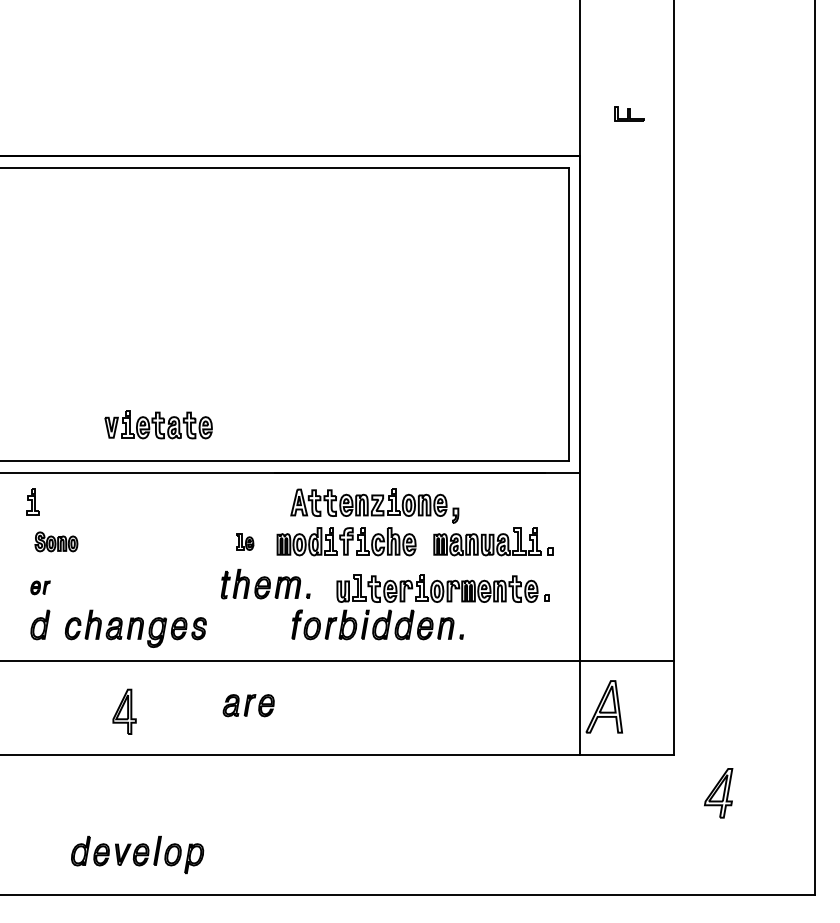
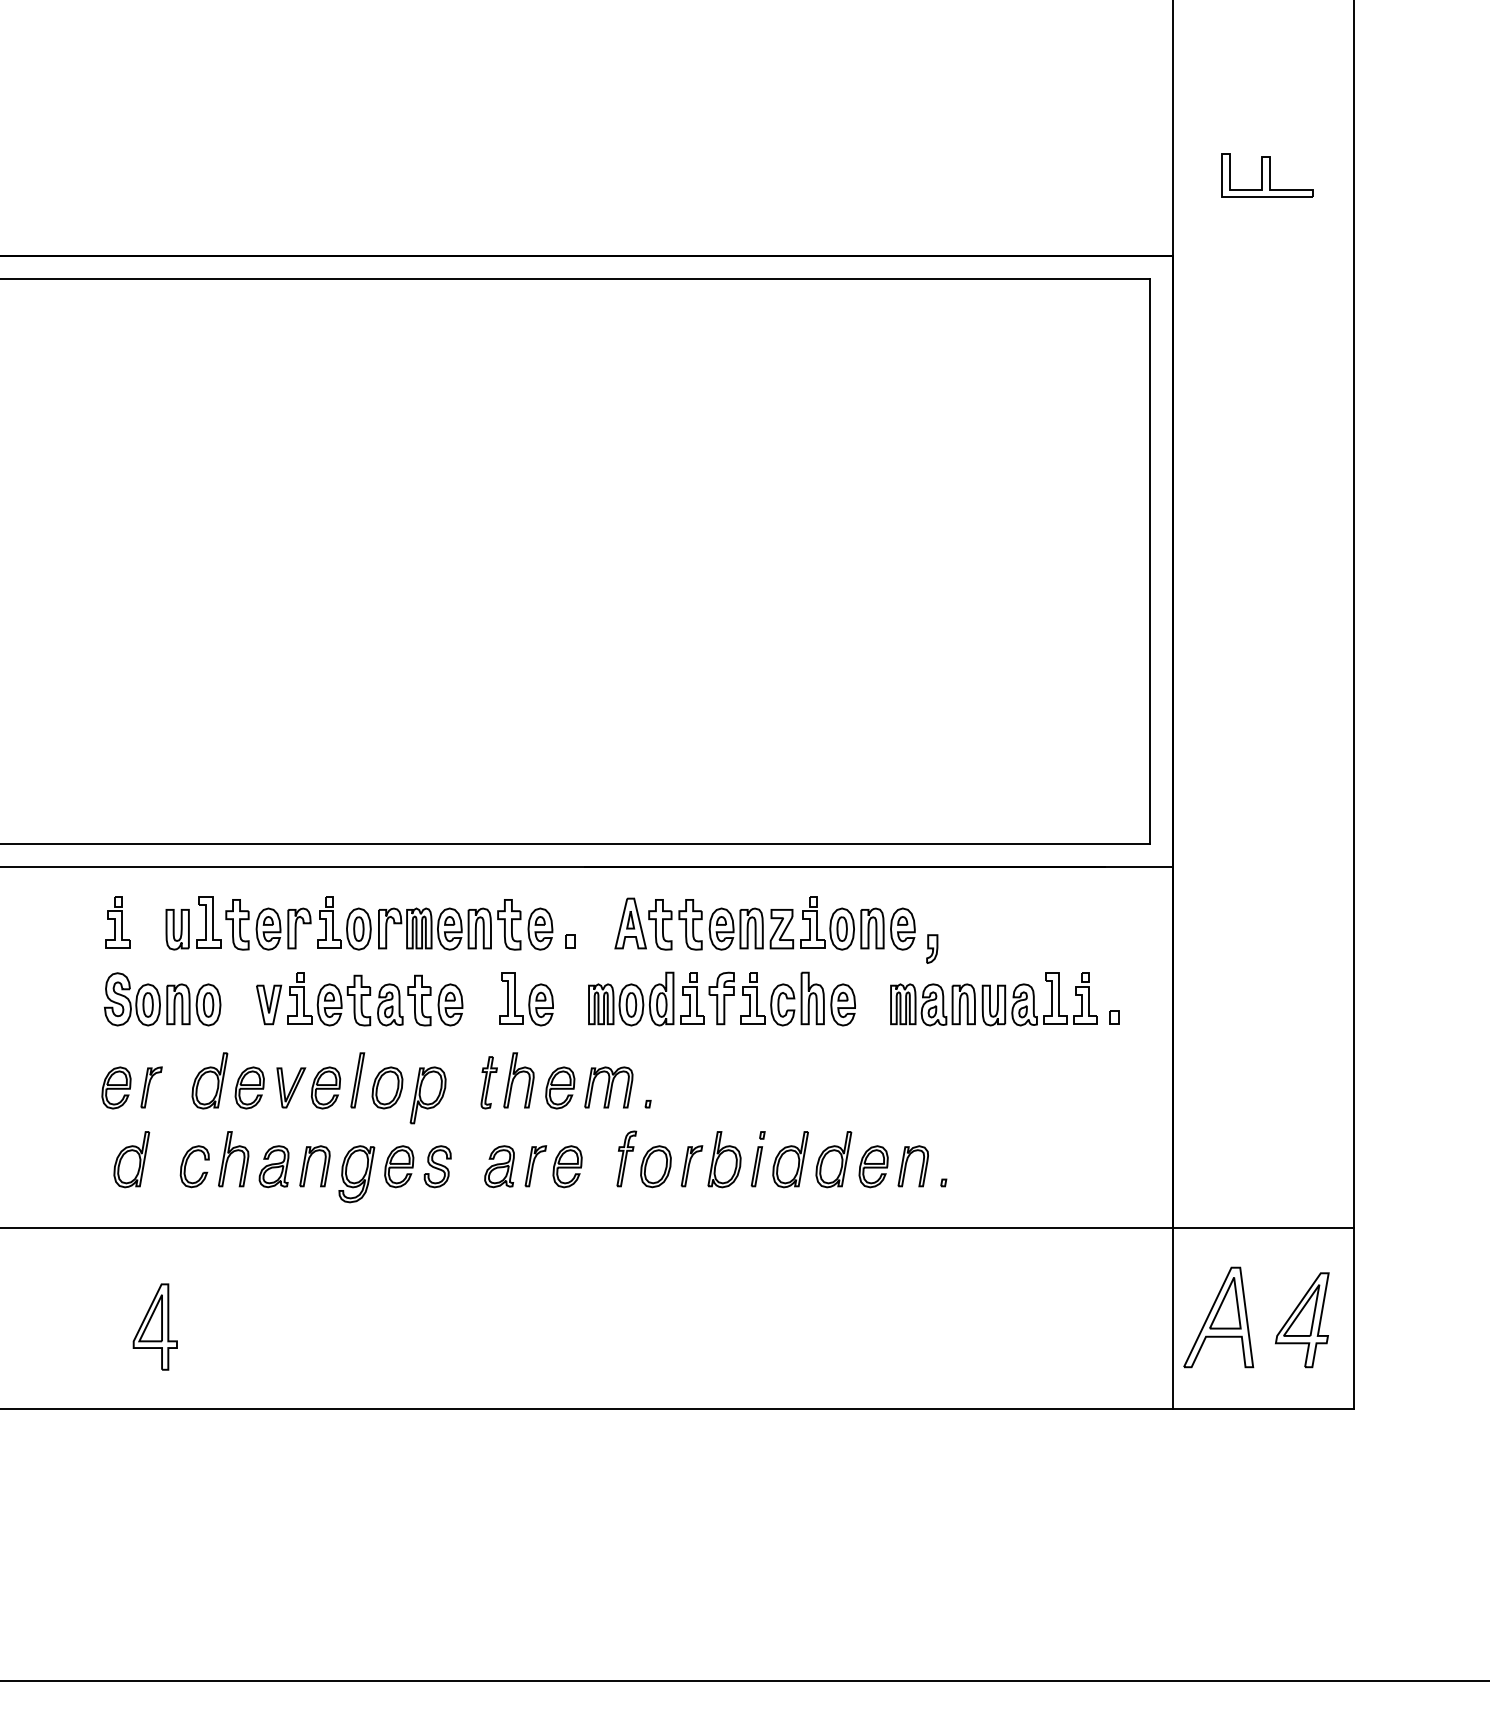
part: (629, 113) -> (1267, 173), size x1.67
part: (158, 424) -> (359, 998), moved
part: (56, 541) -> (162, 998), size x1.43
part: (244, 541) -> (525, 998), size x1.67
part: (40, 587) -> (131, 1087), size x1.67
part: (442, 588) -> (369, 923), moved
part: (248, 705) -> (532, 1166), moved
part: (124, 711) -> (155, 1326), moved
part: (718, 793) -> (1302, 1320), moved
part: (137, 854) -> (318, 1087), moved

